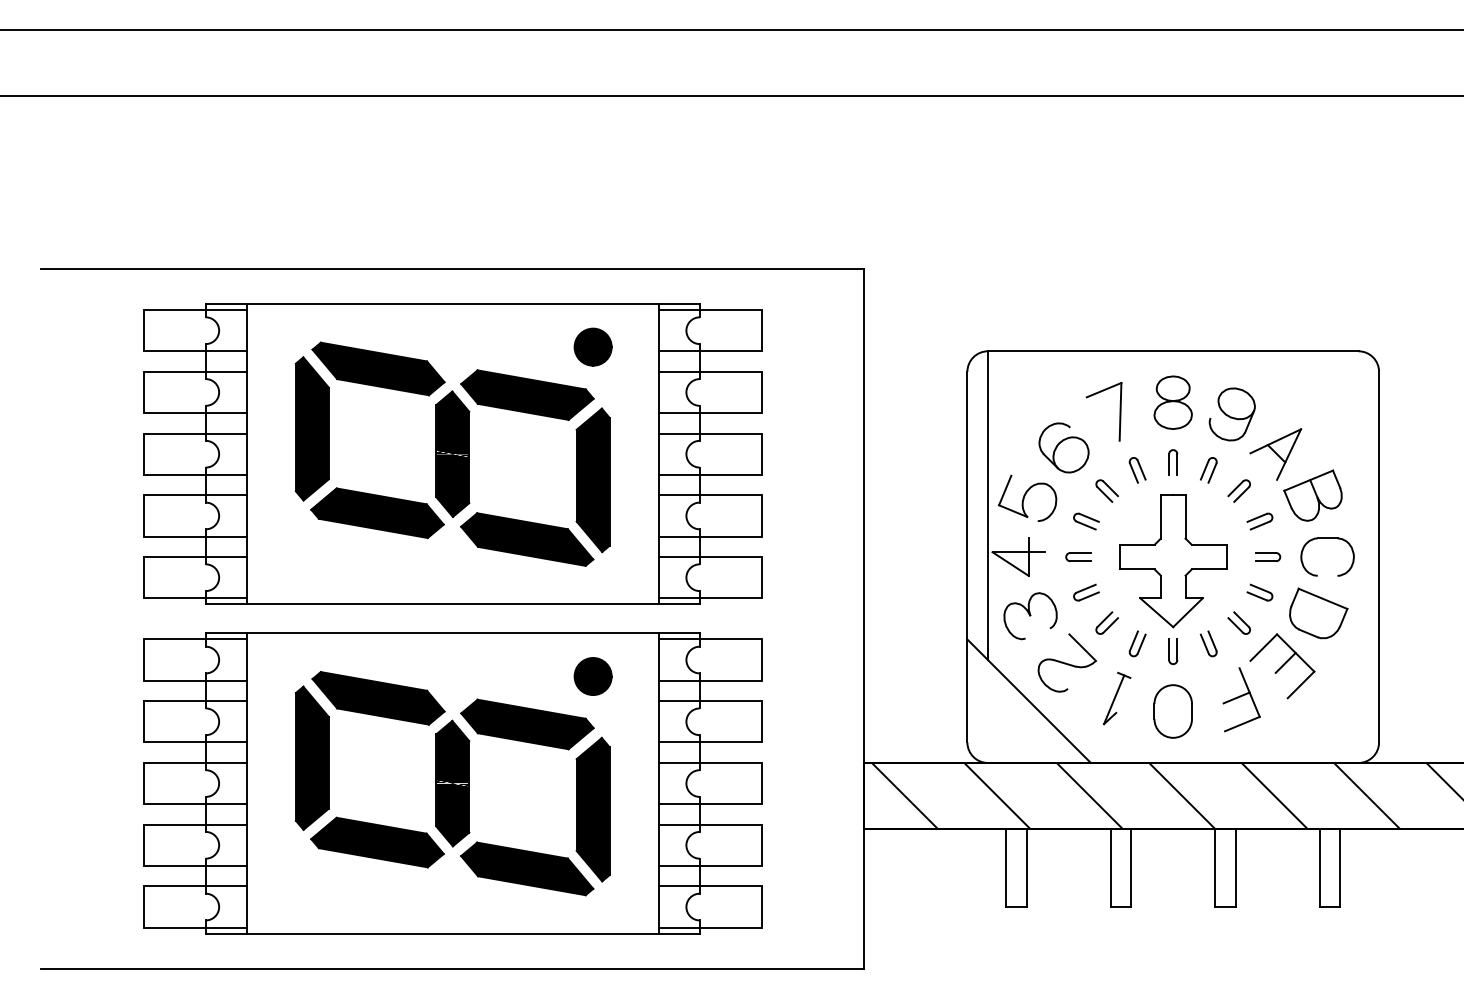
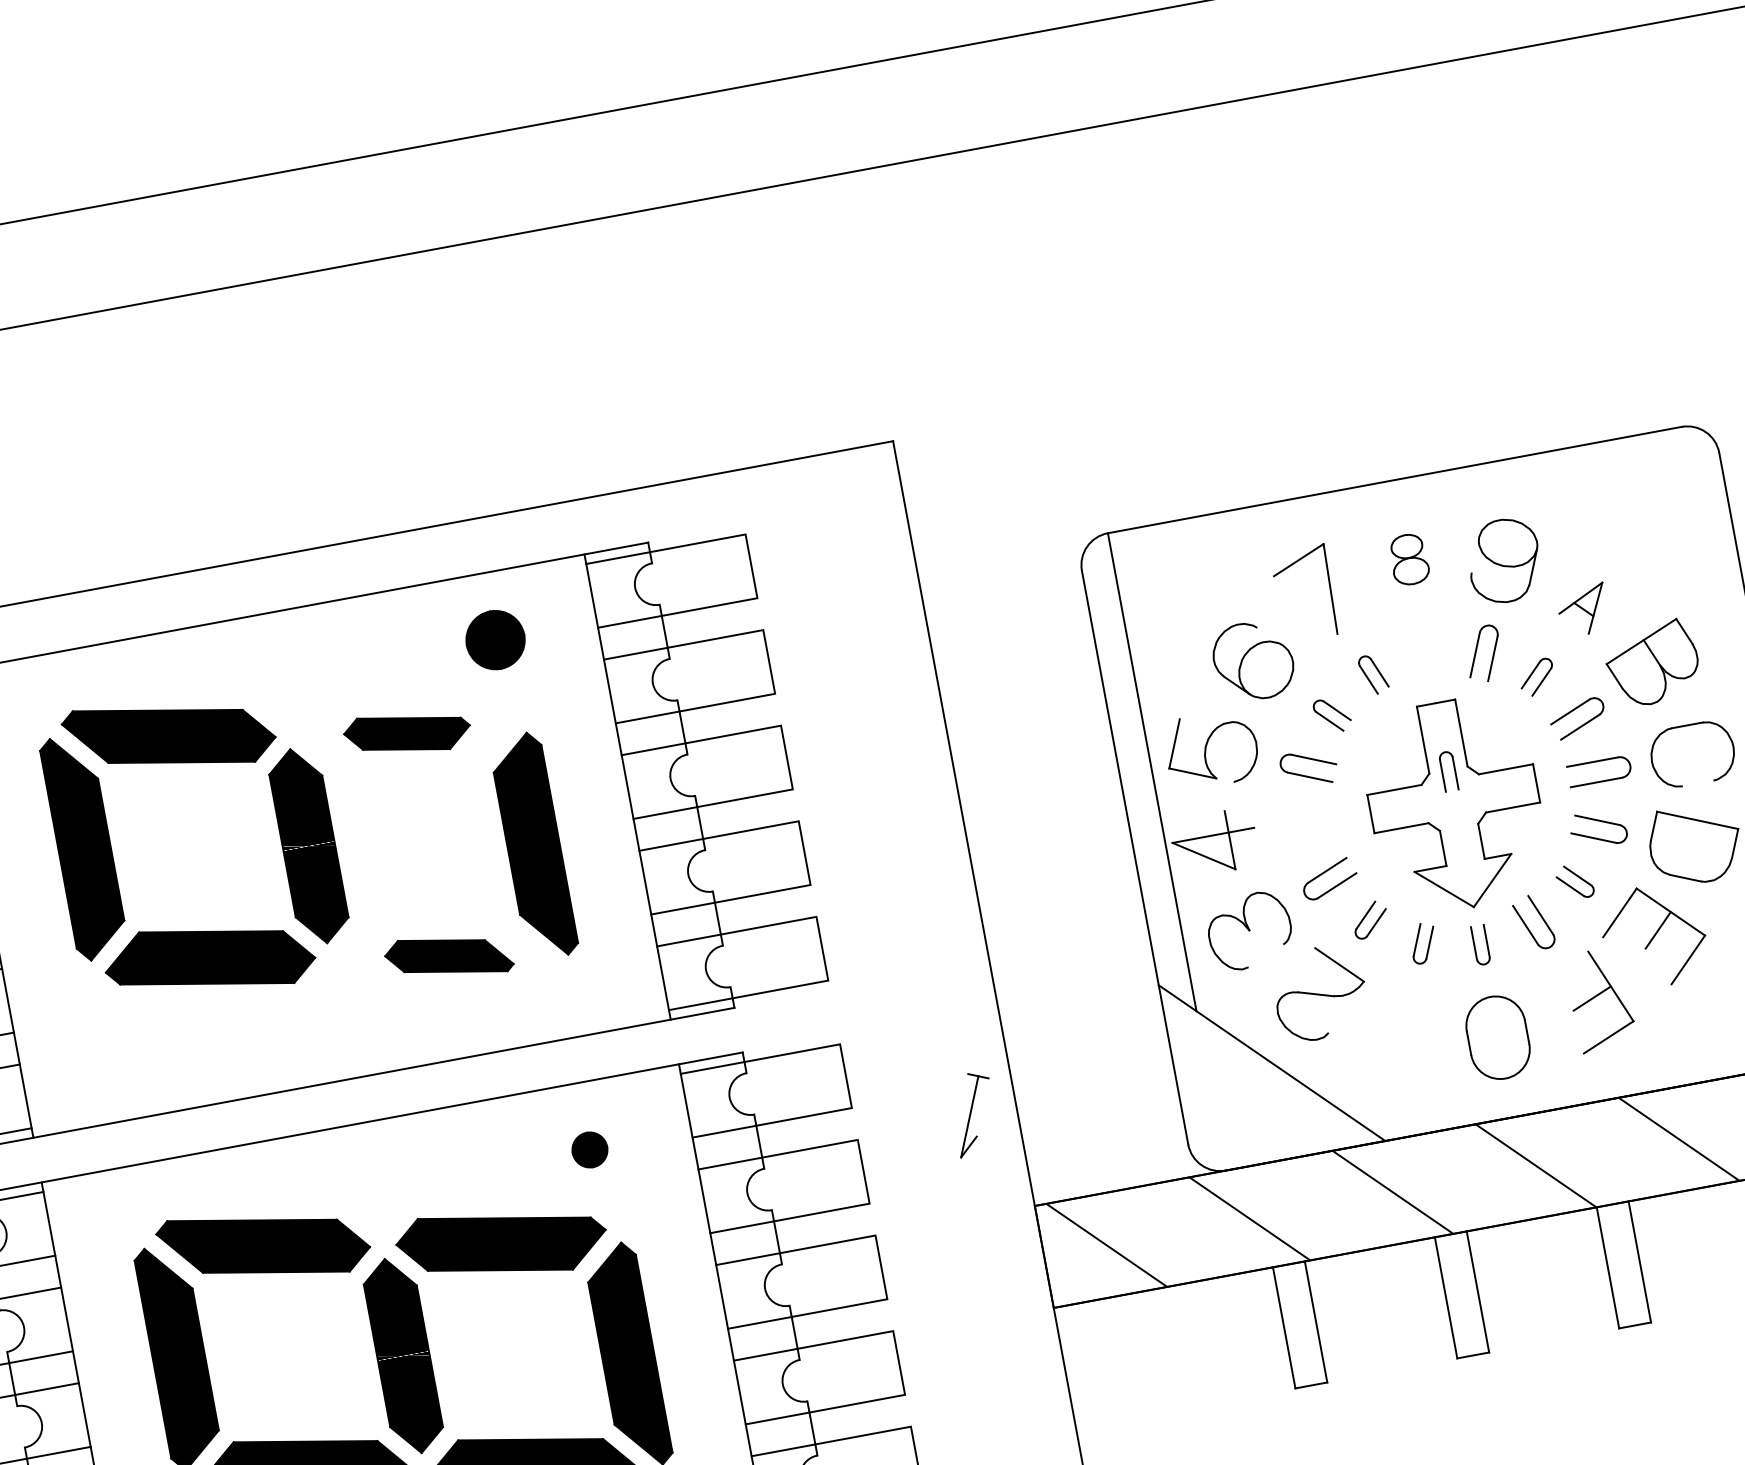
part: (527, 394) -> (407, 732), size x0.6
part: (1172, 402) -> (1408, 559), size x0.6
part: (1275, 454) -> (1582, 610), size x0.6
part: (1173, 462) -> (1449, 771), moved
part: (1208, 470) -> (1483, 654), size x1.4
part: (1086, 521) -> (1309, 768), size x1.4
part: (1259, 521) -> (1577, 718), size x1.4
part: (527, 539) -> (449, 956), size x0.6
part: (1078, 557) -> (1307, 826), removed
part: (1268, 557) -> (1601, 771), size x1.6
part: (1086, 592) -> (1329, 878), size x1.4
part: (1259, 592) -> (1597, 828), size x1.4
part: (1208, 643) -> (1533, 922), size x1.4
part: (592, 676) -> (589, 1150), size x0.6
part: (1117, 698) -> (974, 1113), moved

